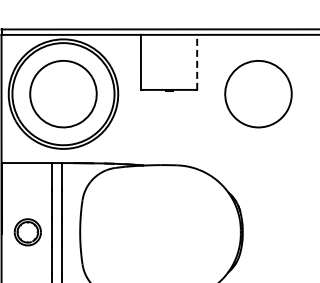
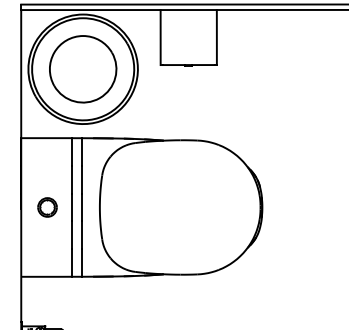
line: (196, 62) -> (216, 37), dashed -> solid
part: (258, 94) -> (278, 69), removed
part: (27, 232) -> (47, 207), size x0.71

